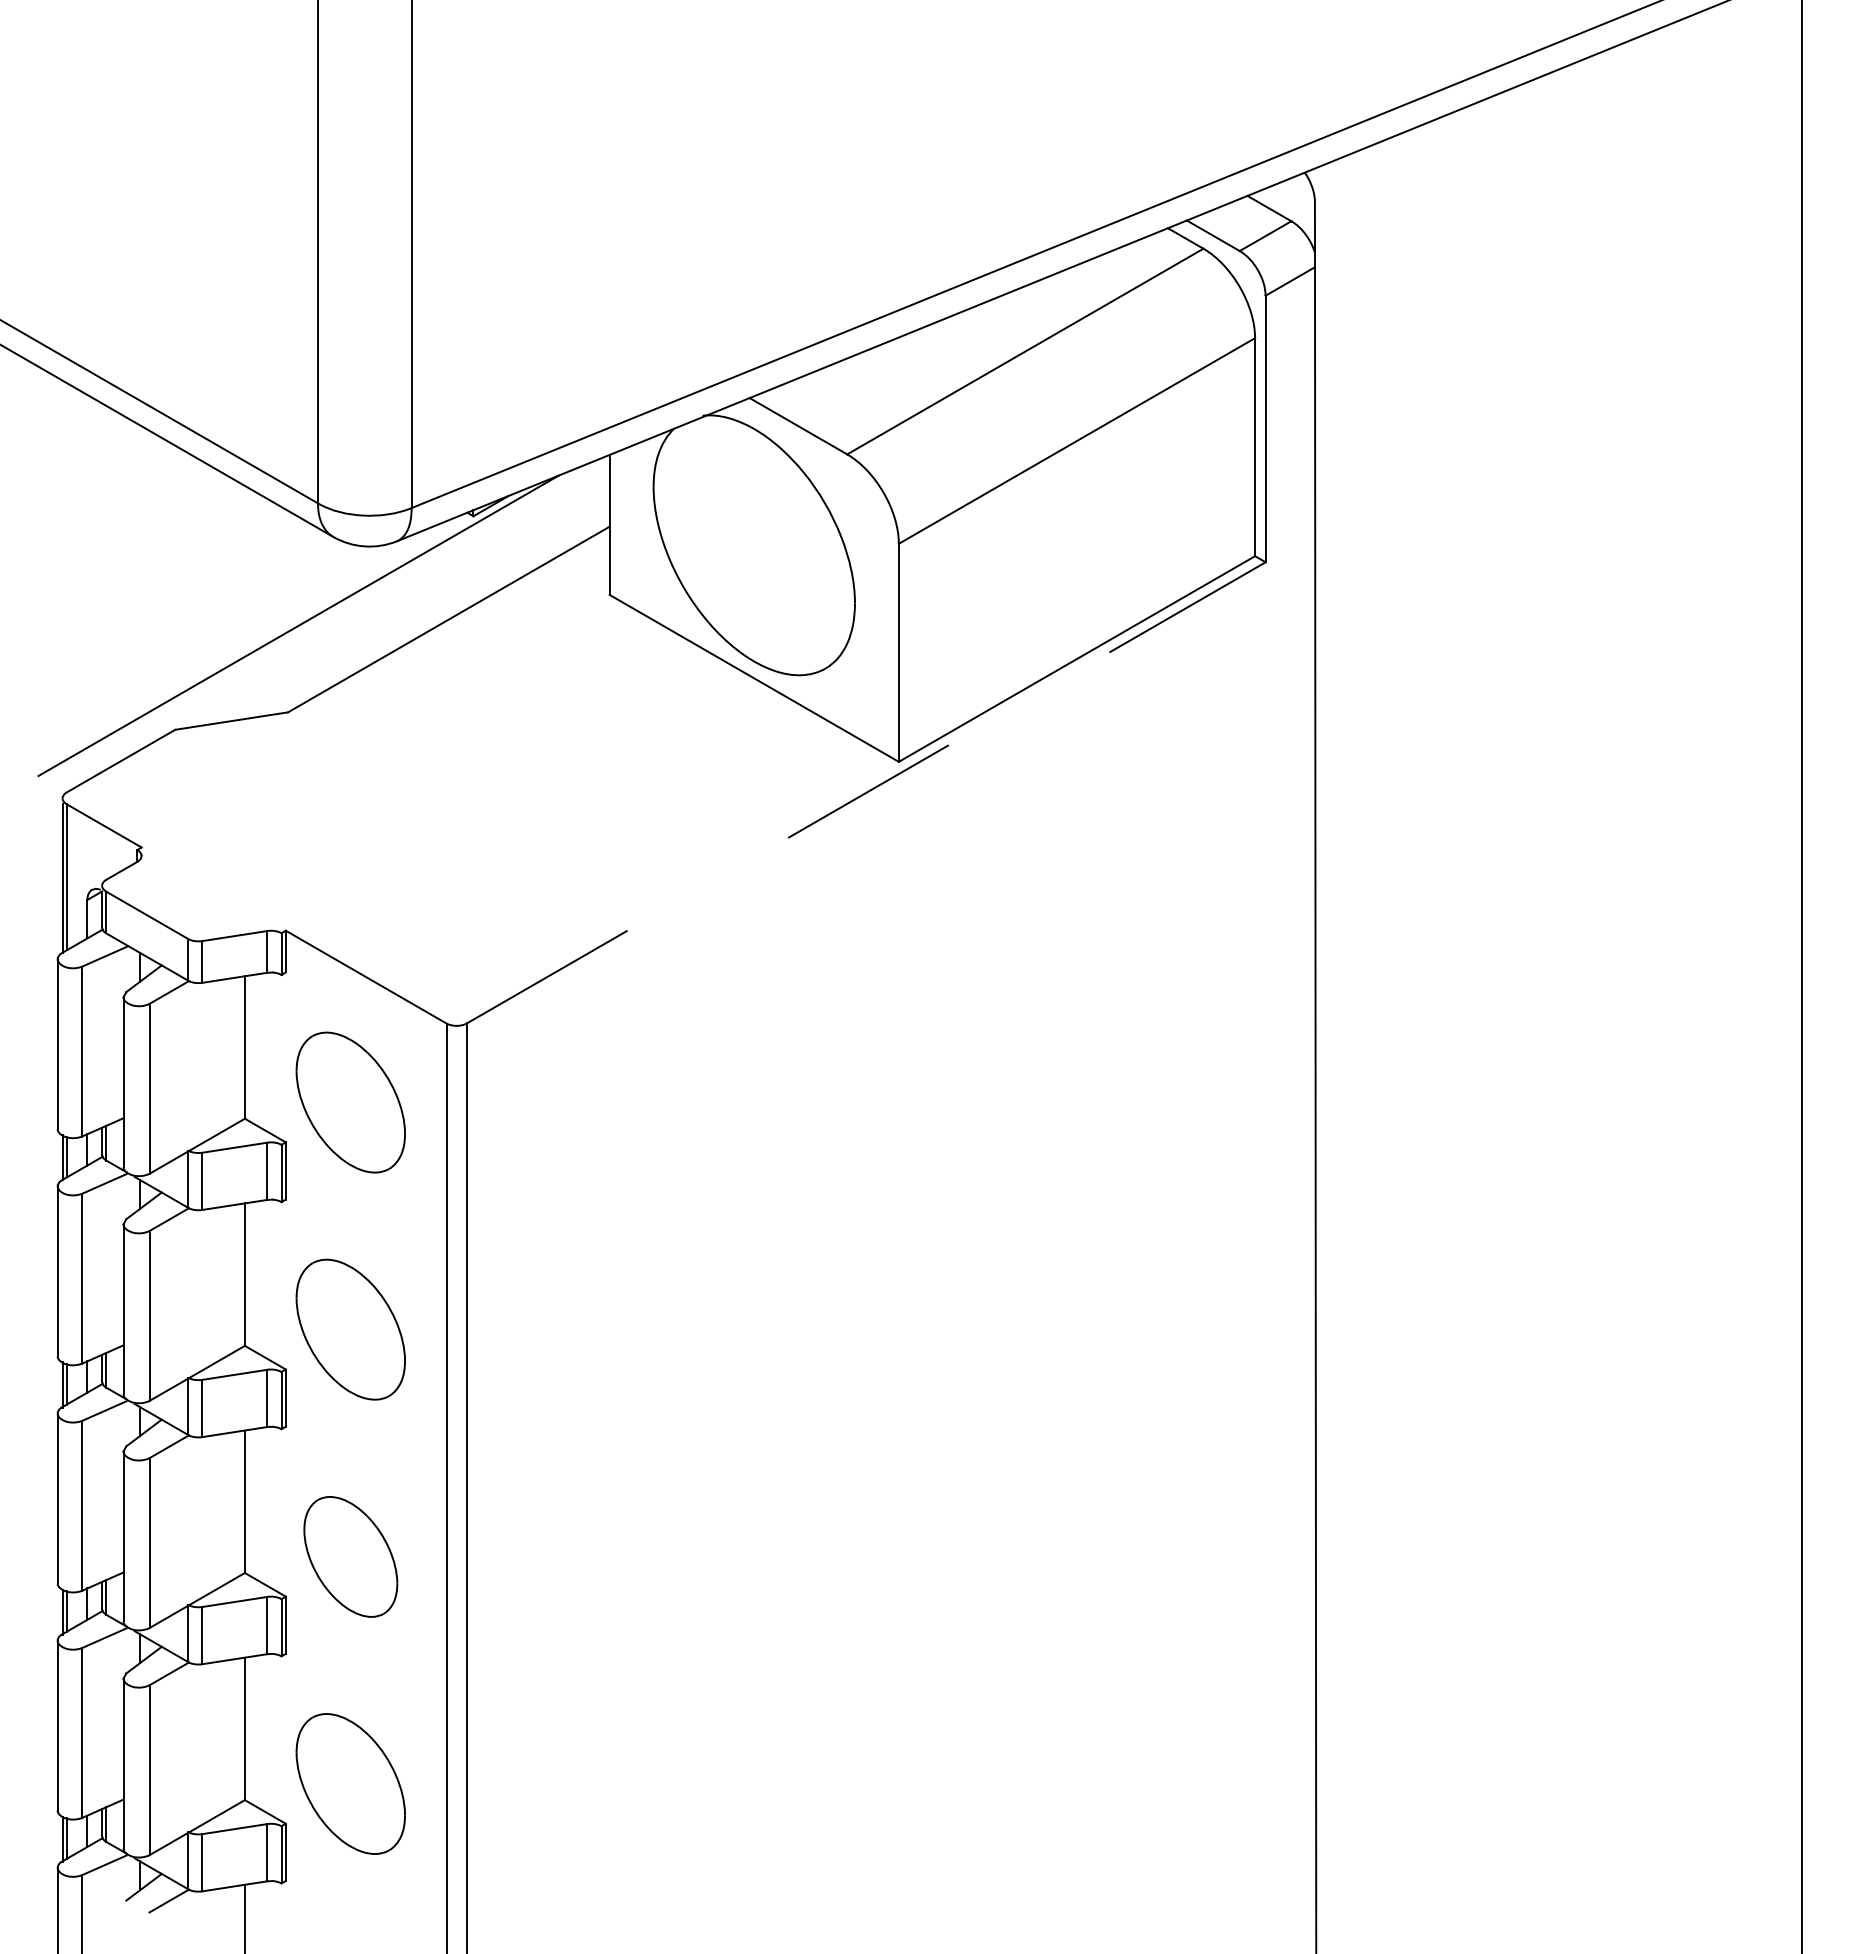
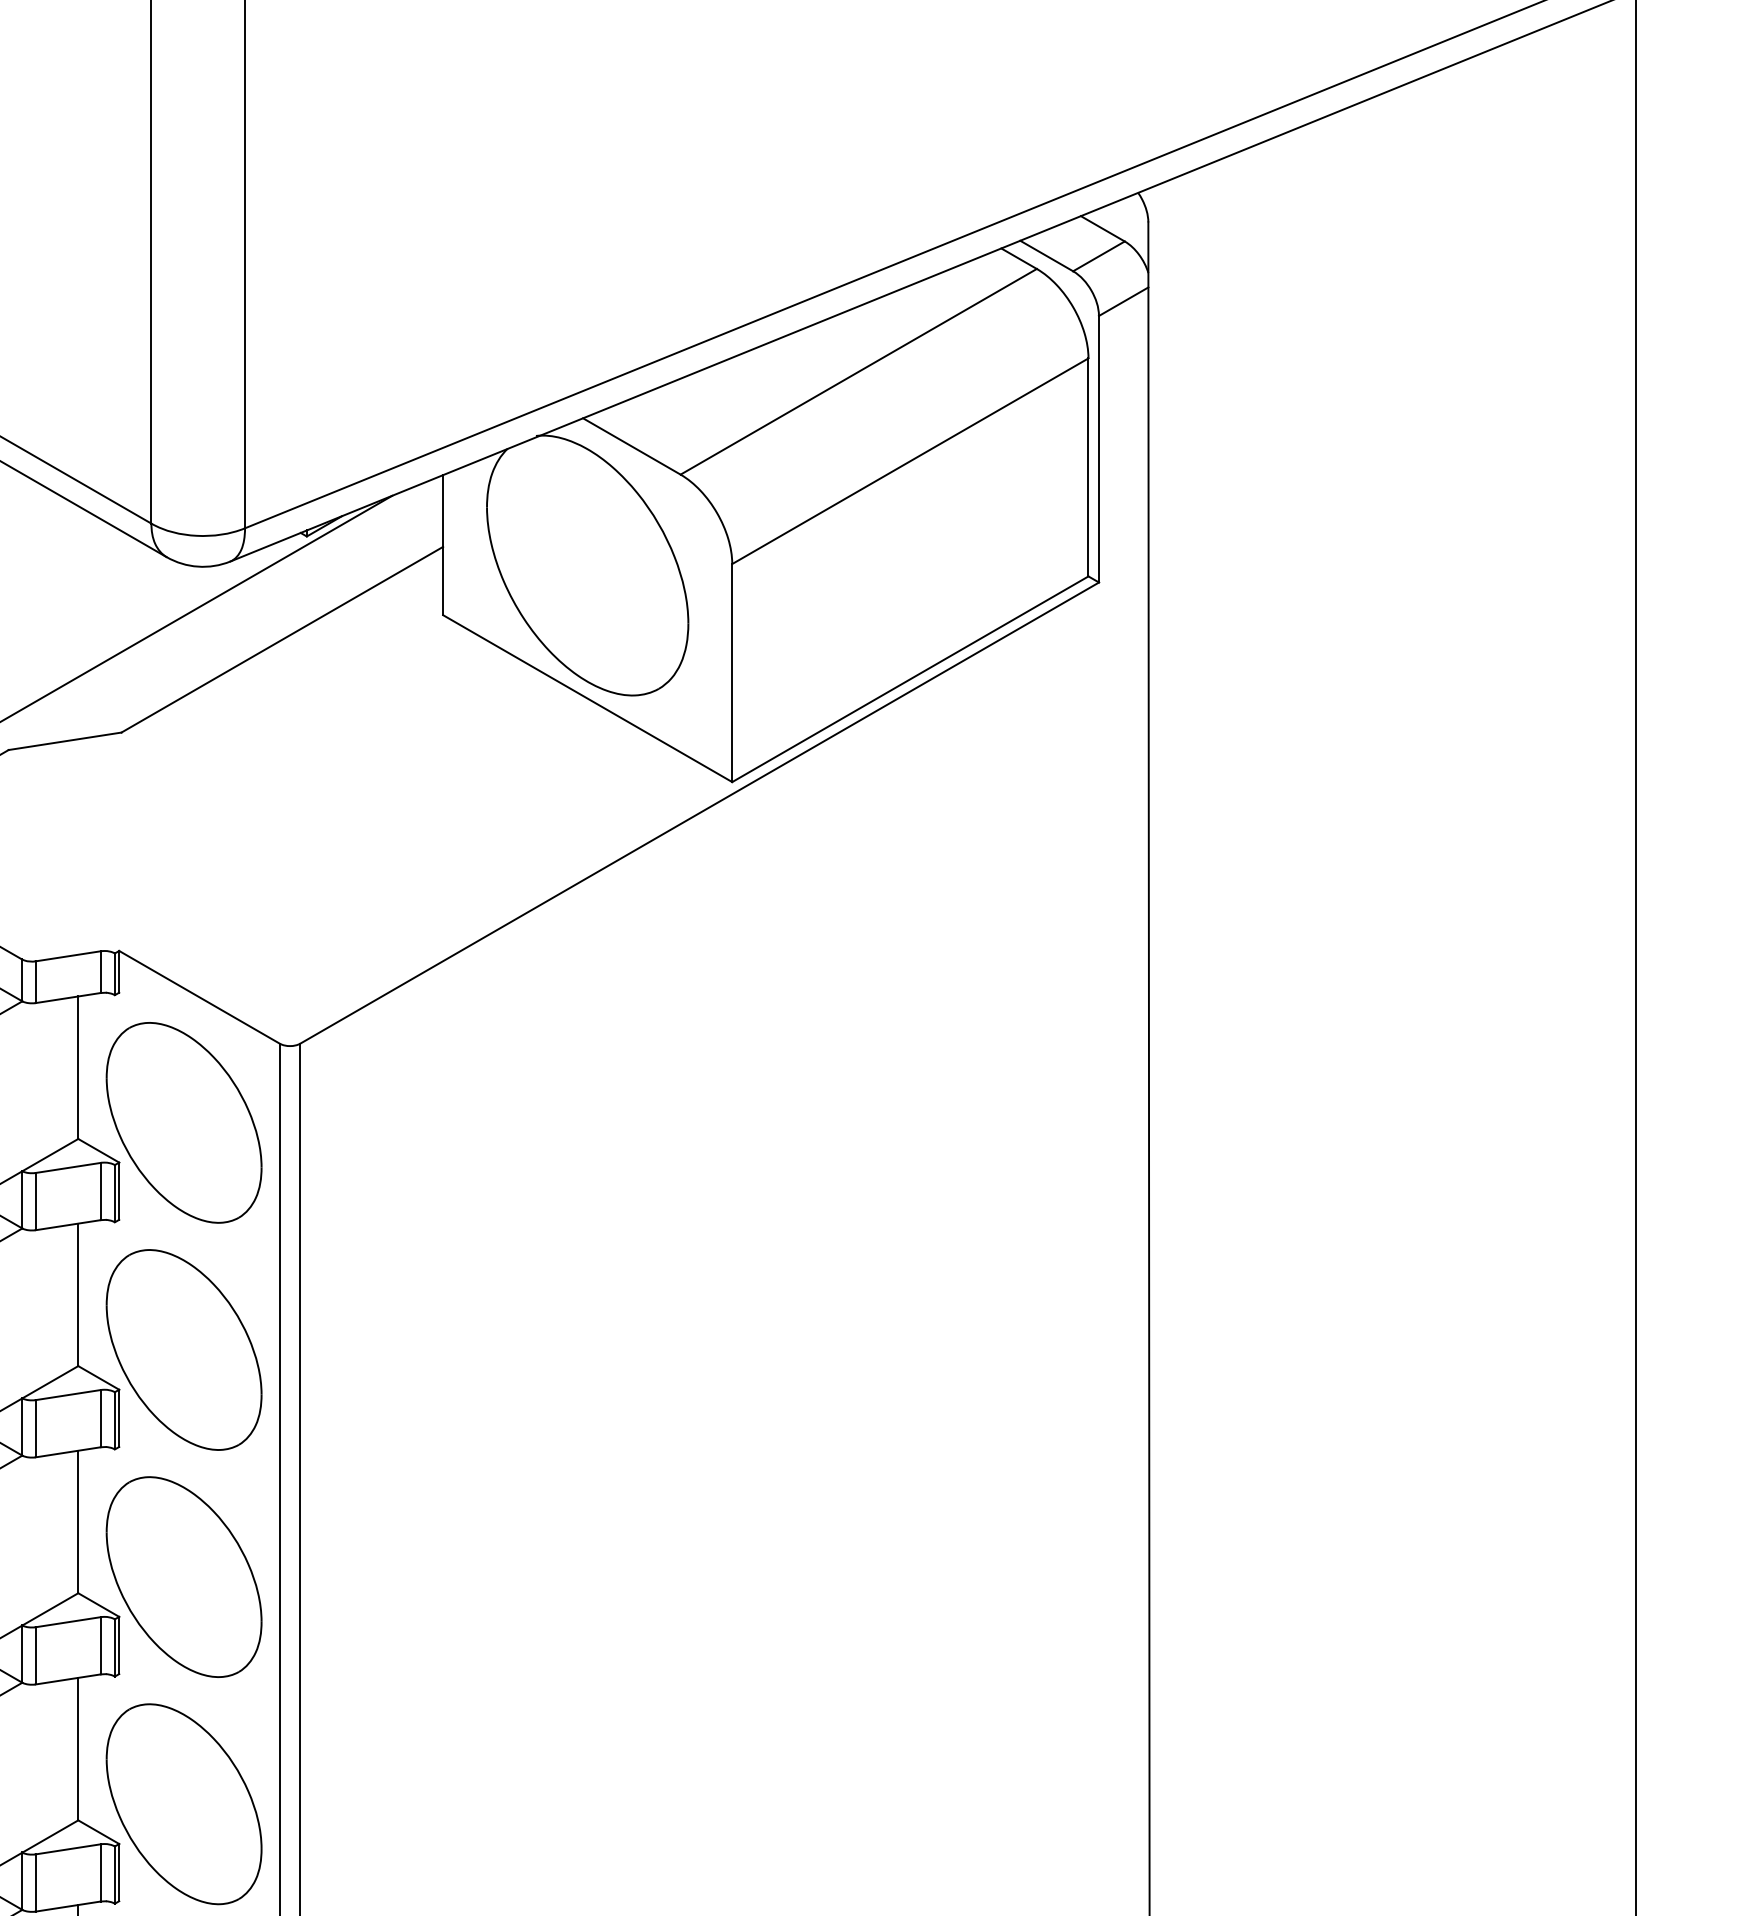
line: (866, 792) -> (699, 812), dashed -> solid
part: (350, 1102) -> (183, 1122), size x1.43
part: (350, 1329) -> (183, 1349), size x1.43
part: (350, 1556) -> (183, 1576), size x1.67
part: (350, 1783) -> (183, 1803), size x1.43

